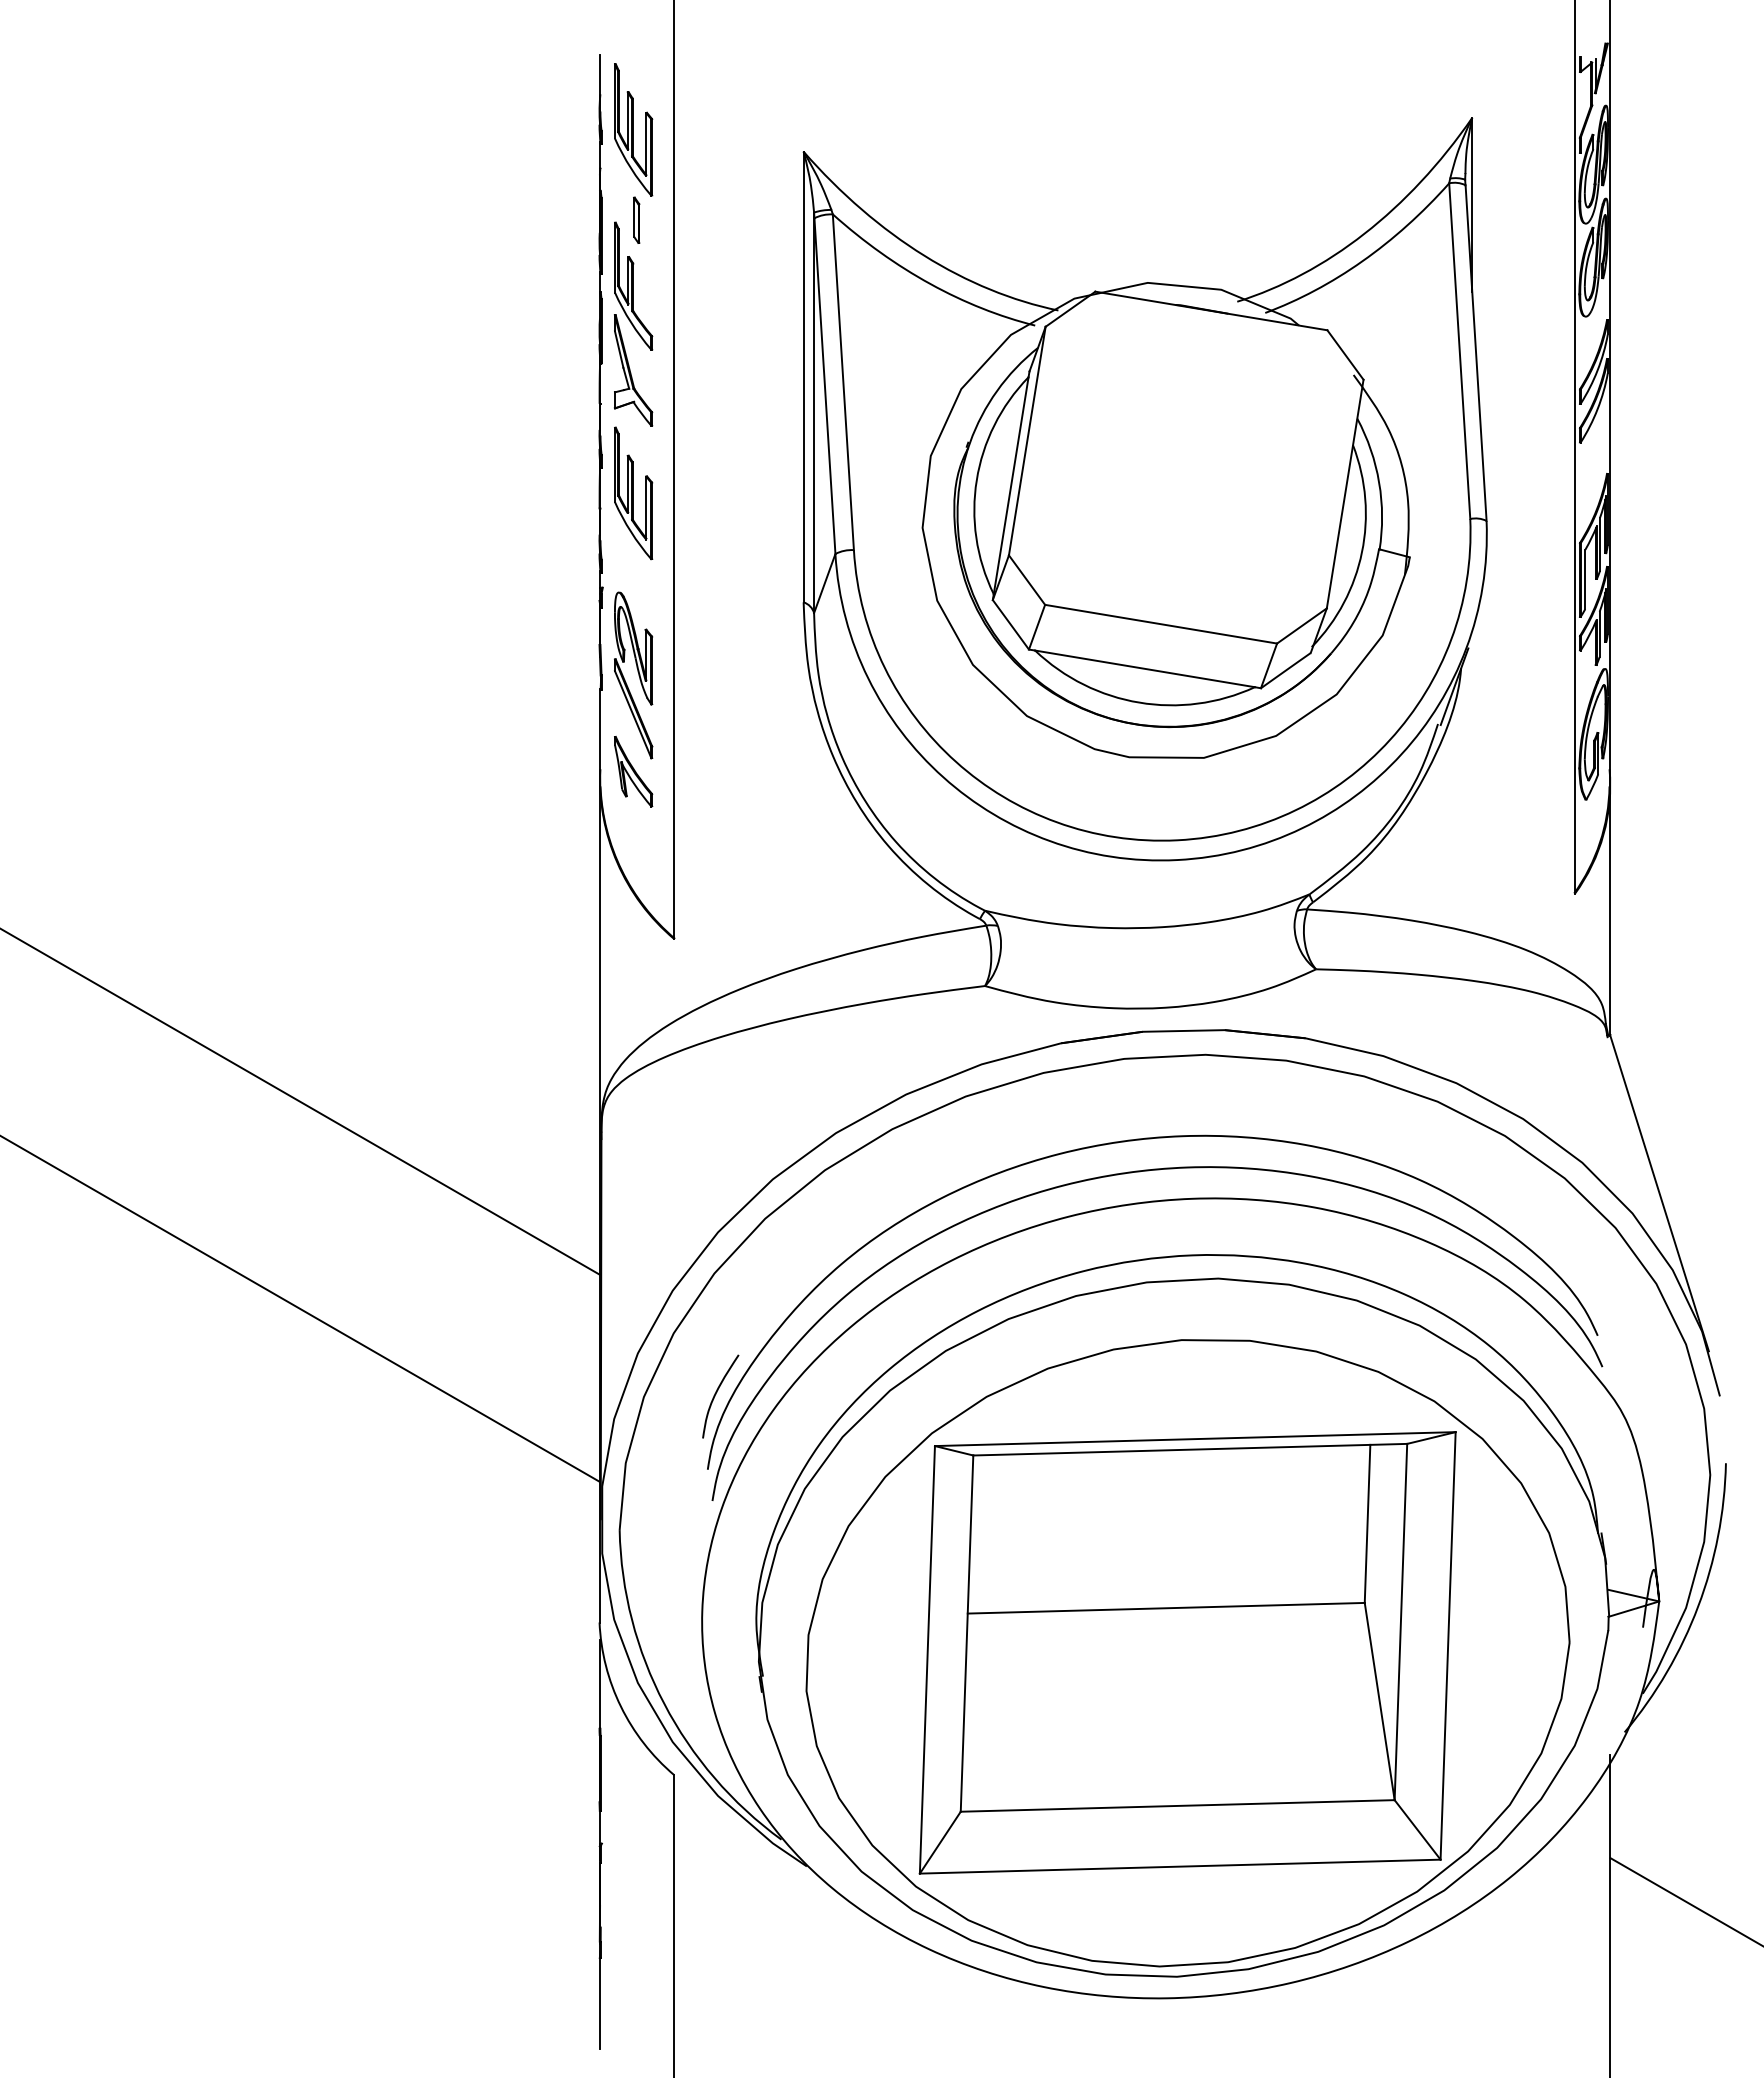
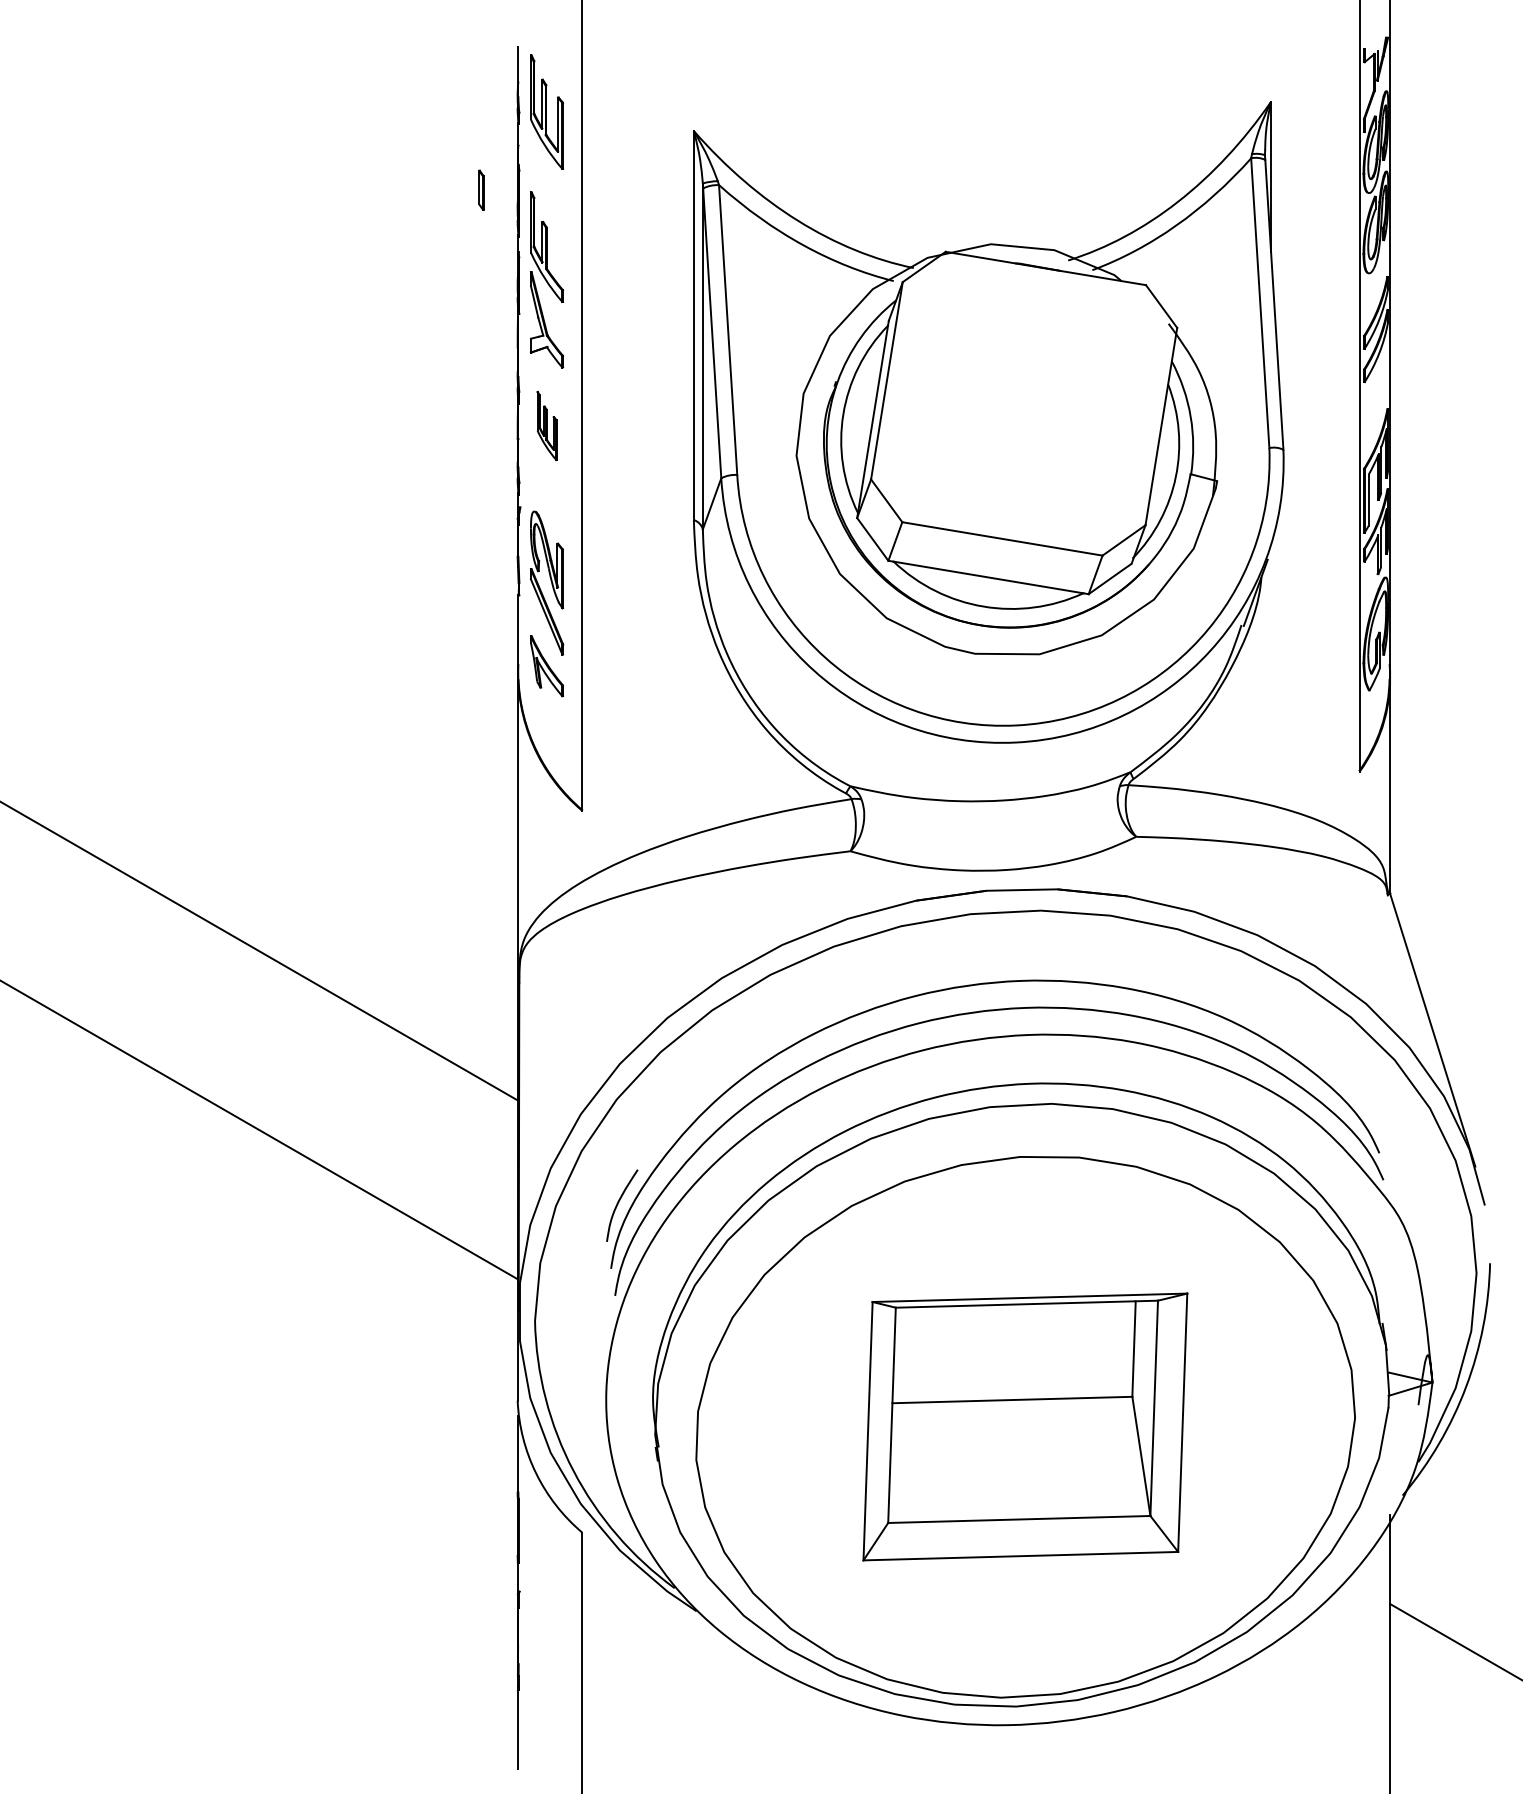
part: (636, 219) -> (481, 189), moved
part: (633, 493) -> (546, 426), size x0.6
part: (1187, 1652) -> (1025, 1426), size x0.7

